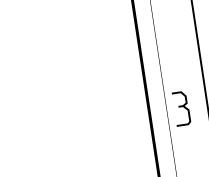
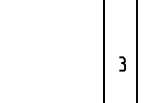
part: (181, 107) -> (122, 63), size x0.71

